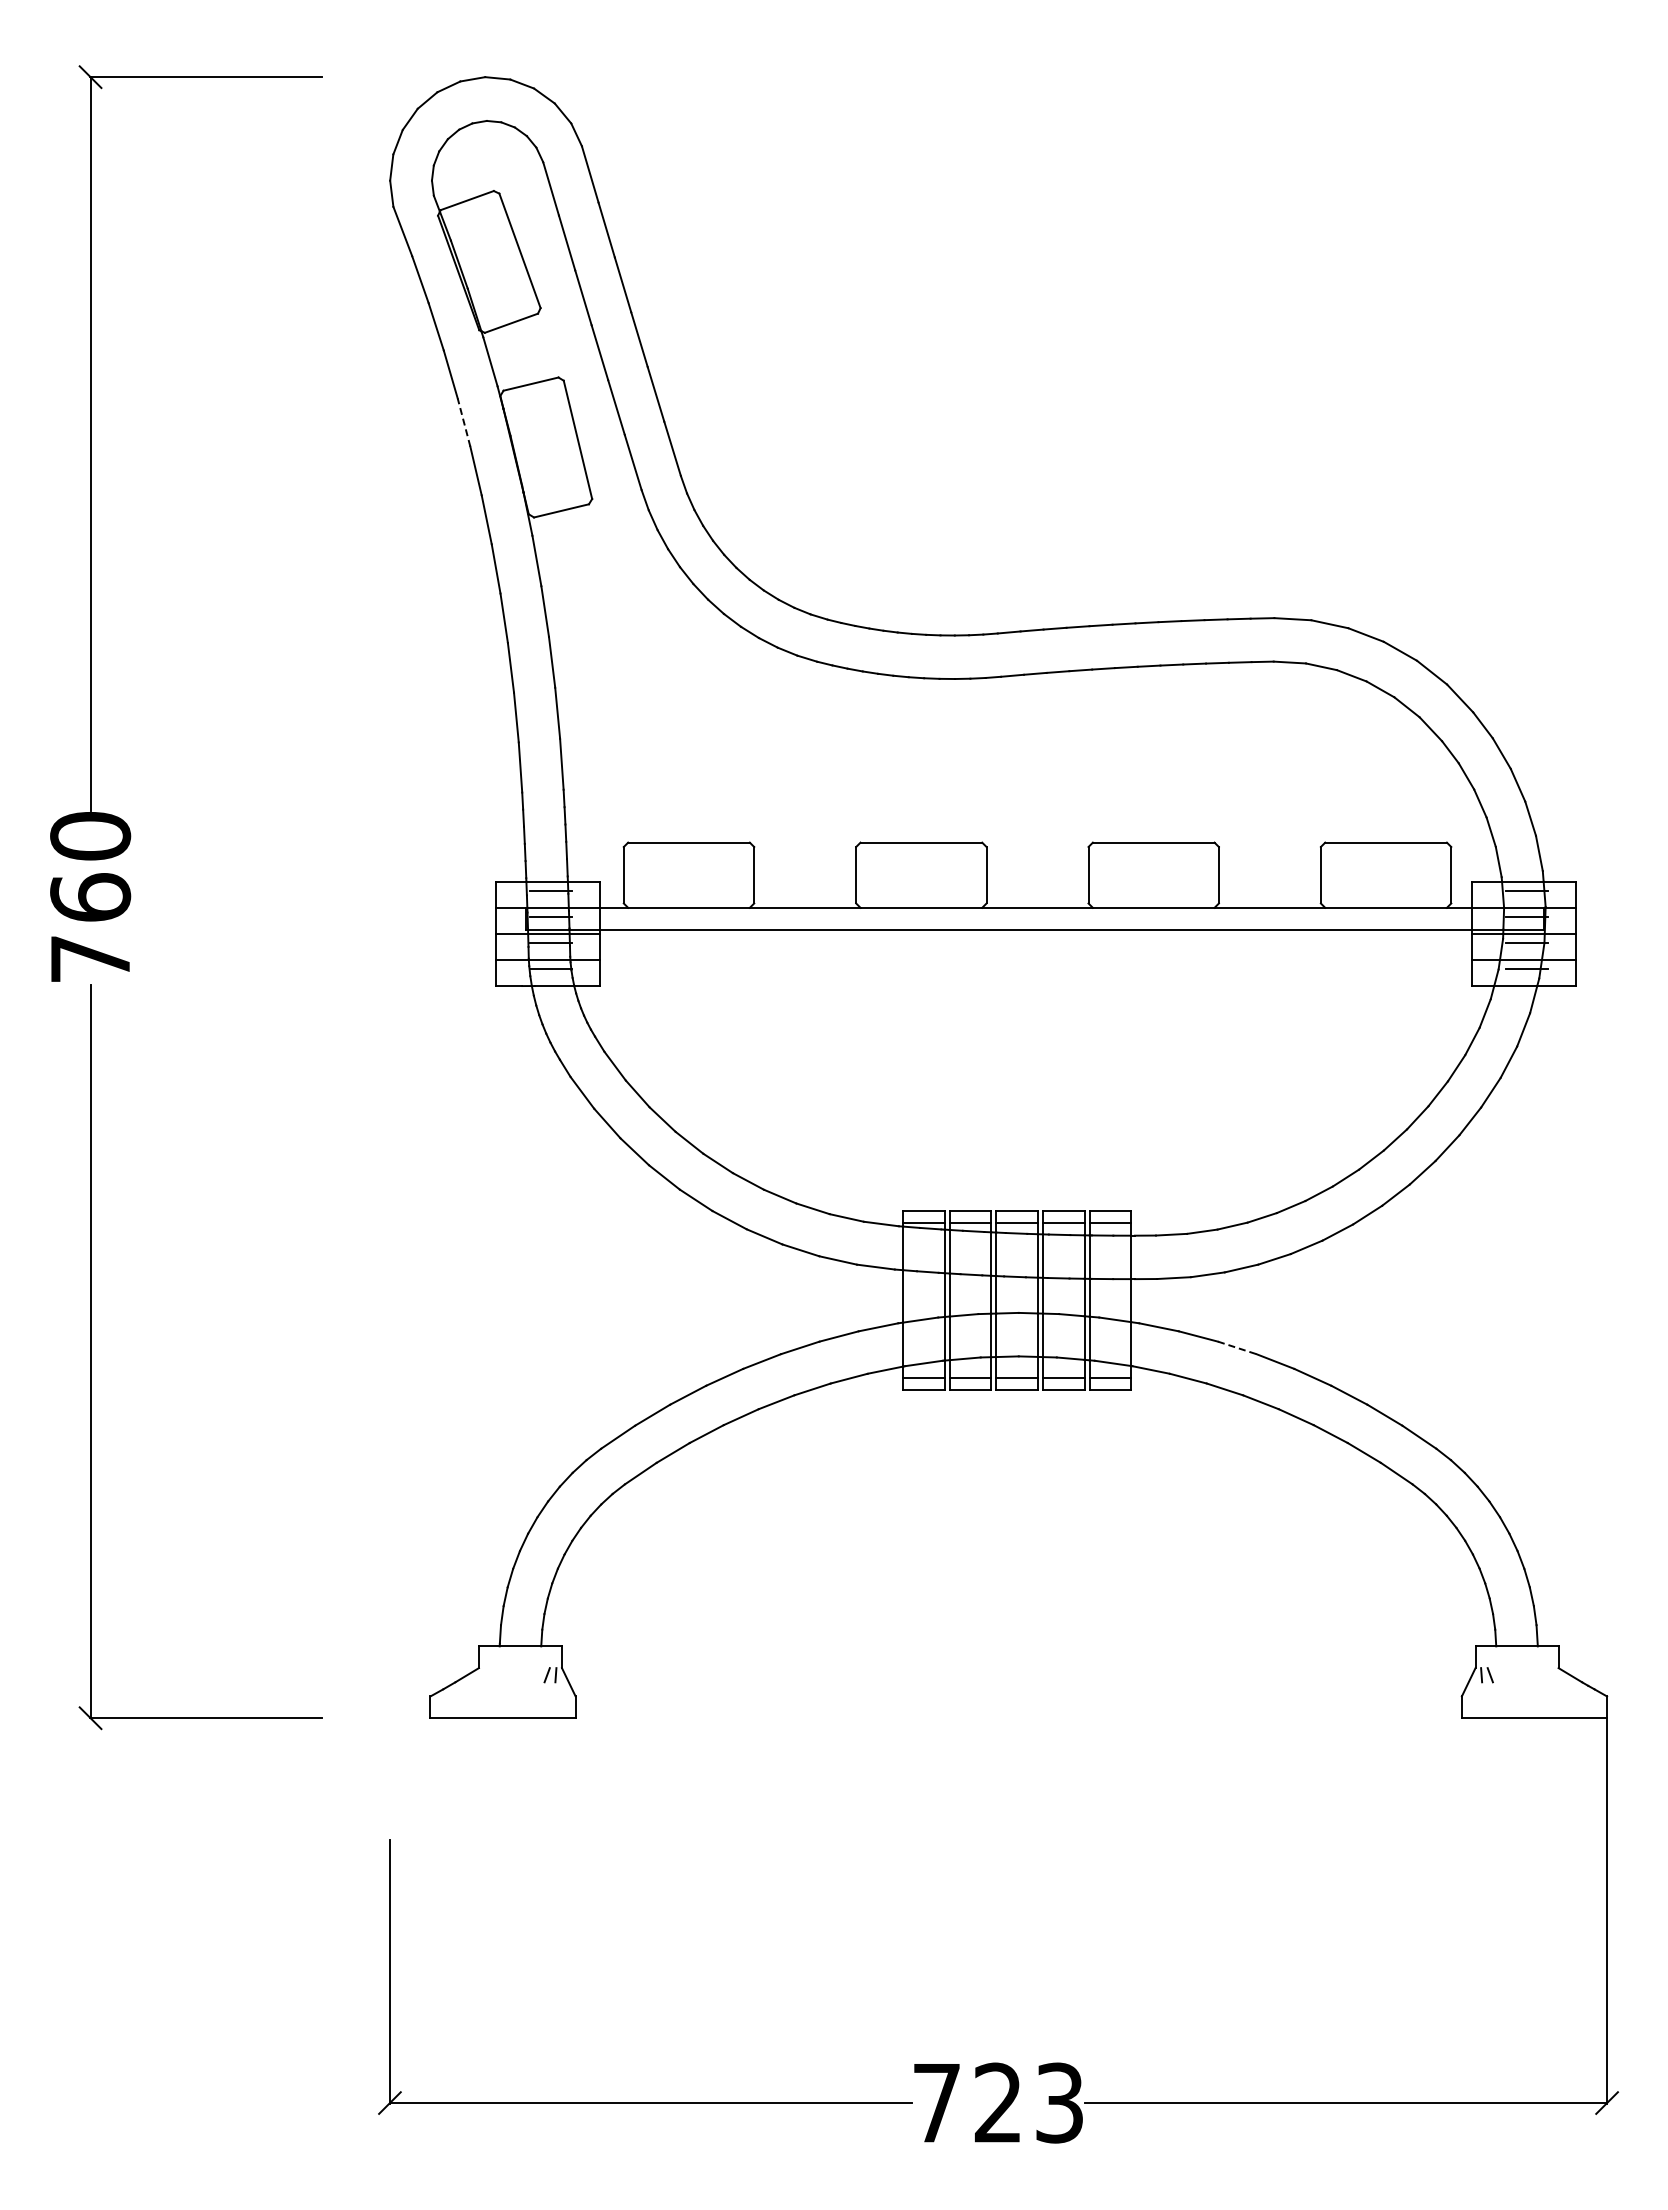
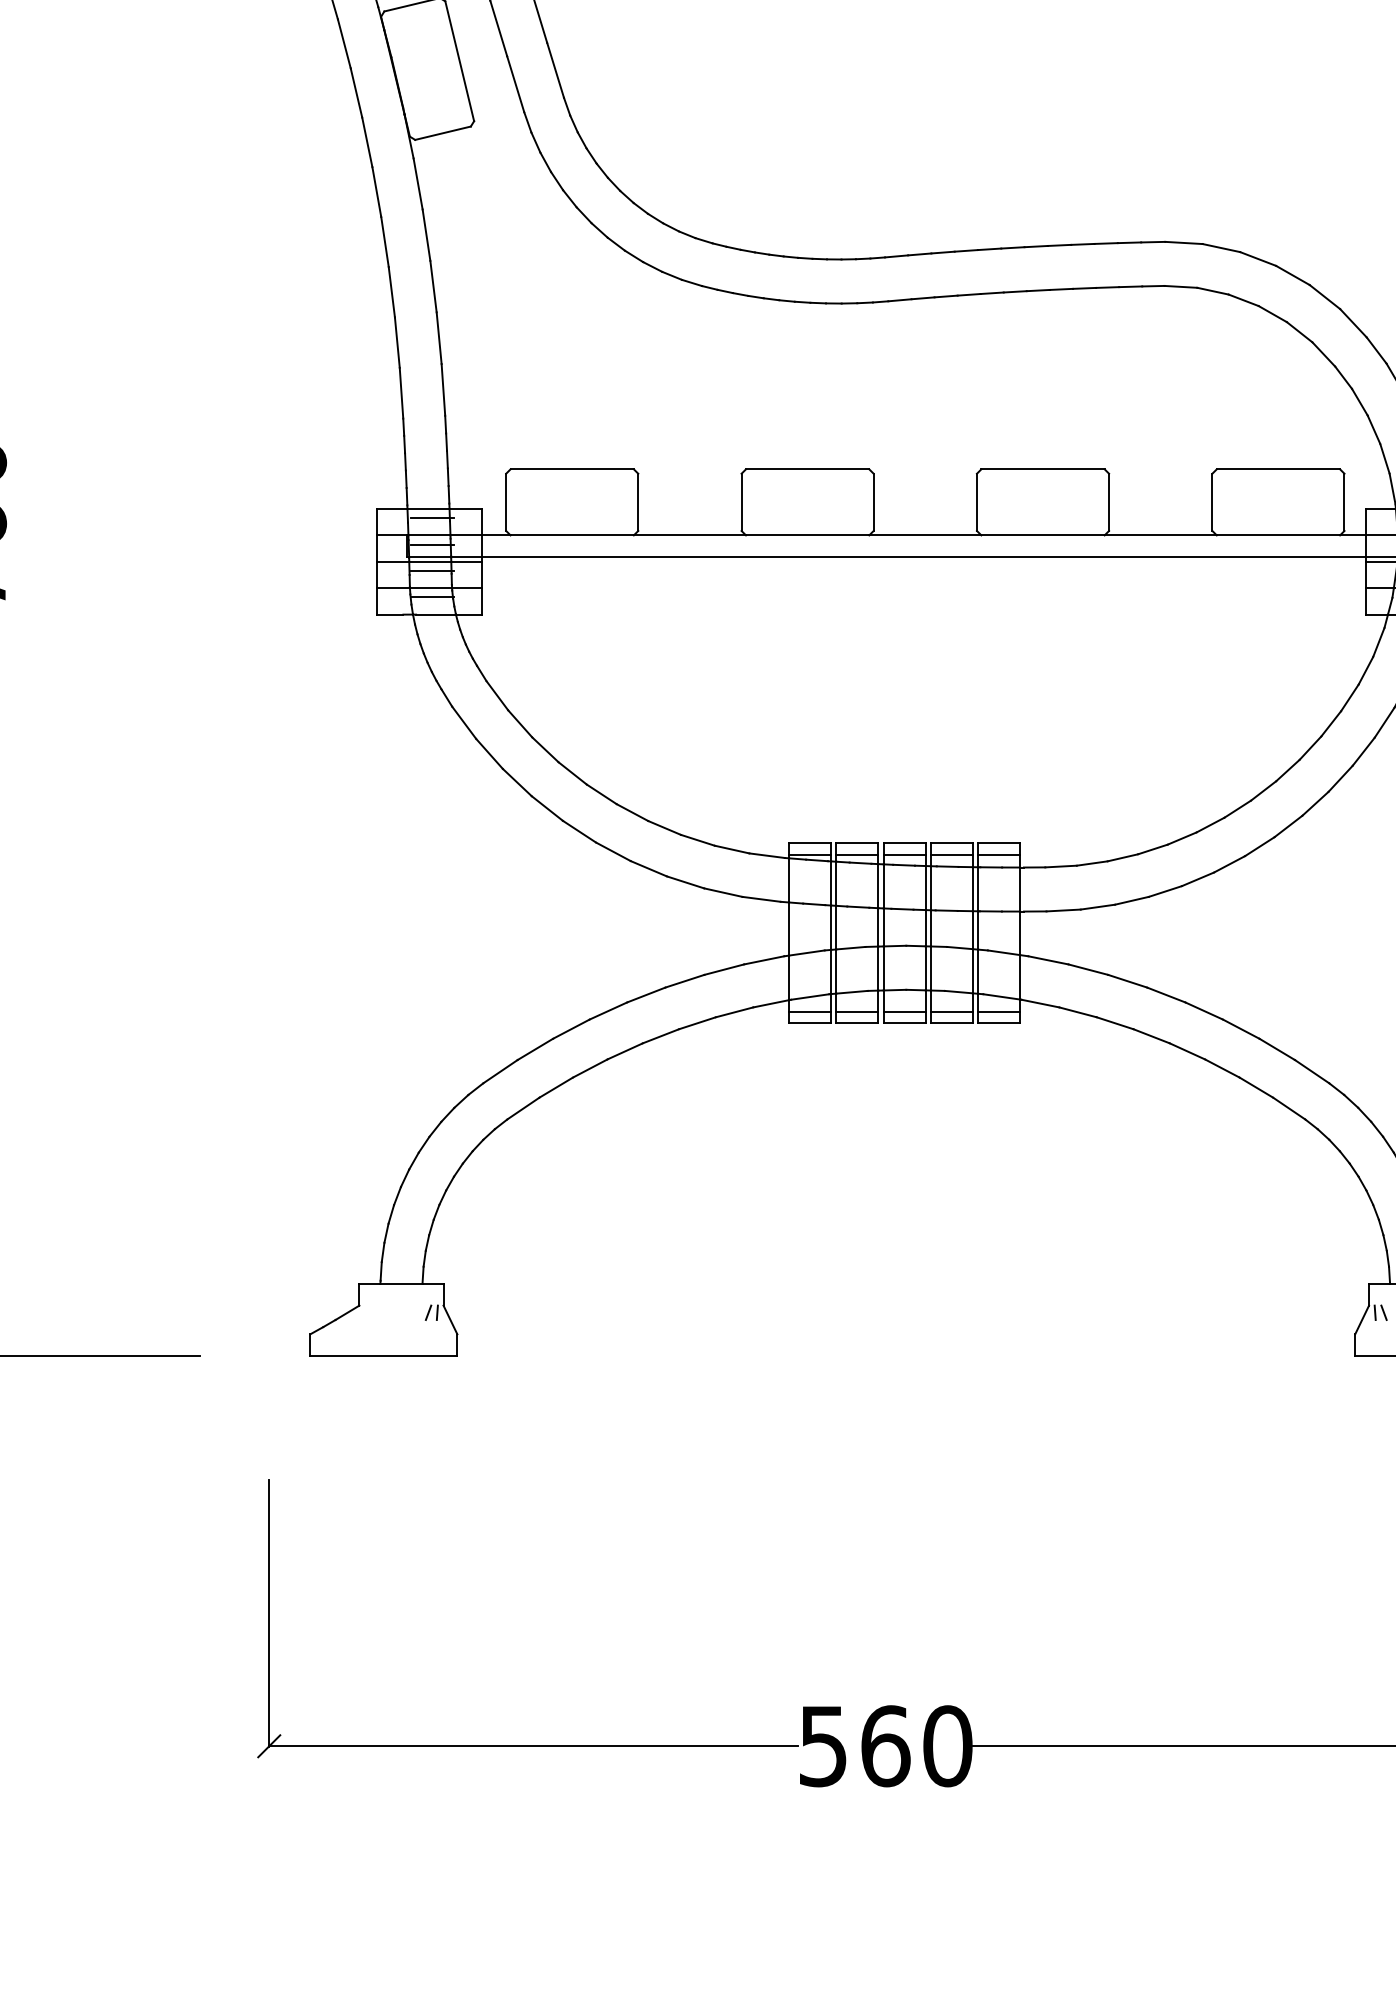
line: (464, 422) -> (344, 43), dashed -> solid
line: (1237, 1348) -> (1127, 981), dashed -> solid
text: (998, 2102) -> (885, 1745), 723 -> 560

